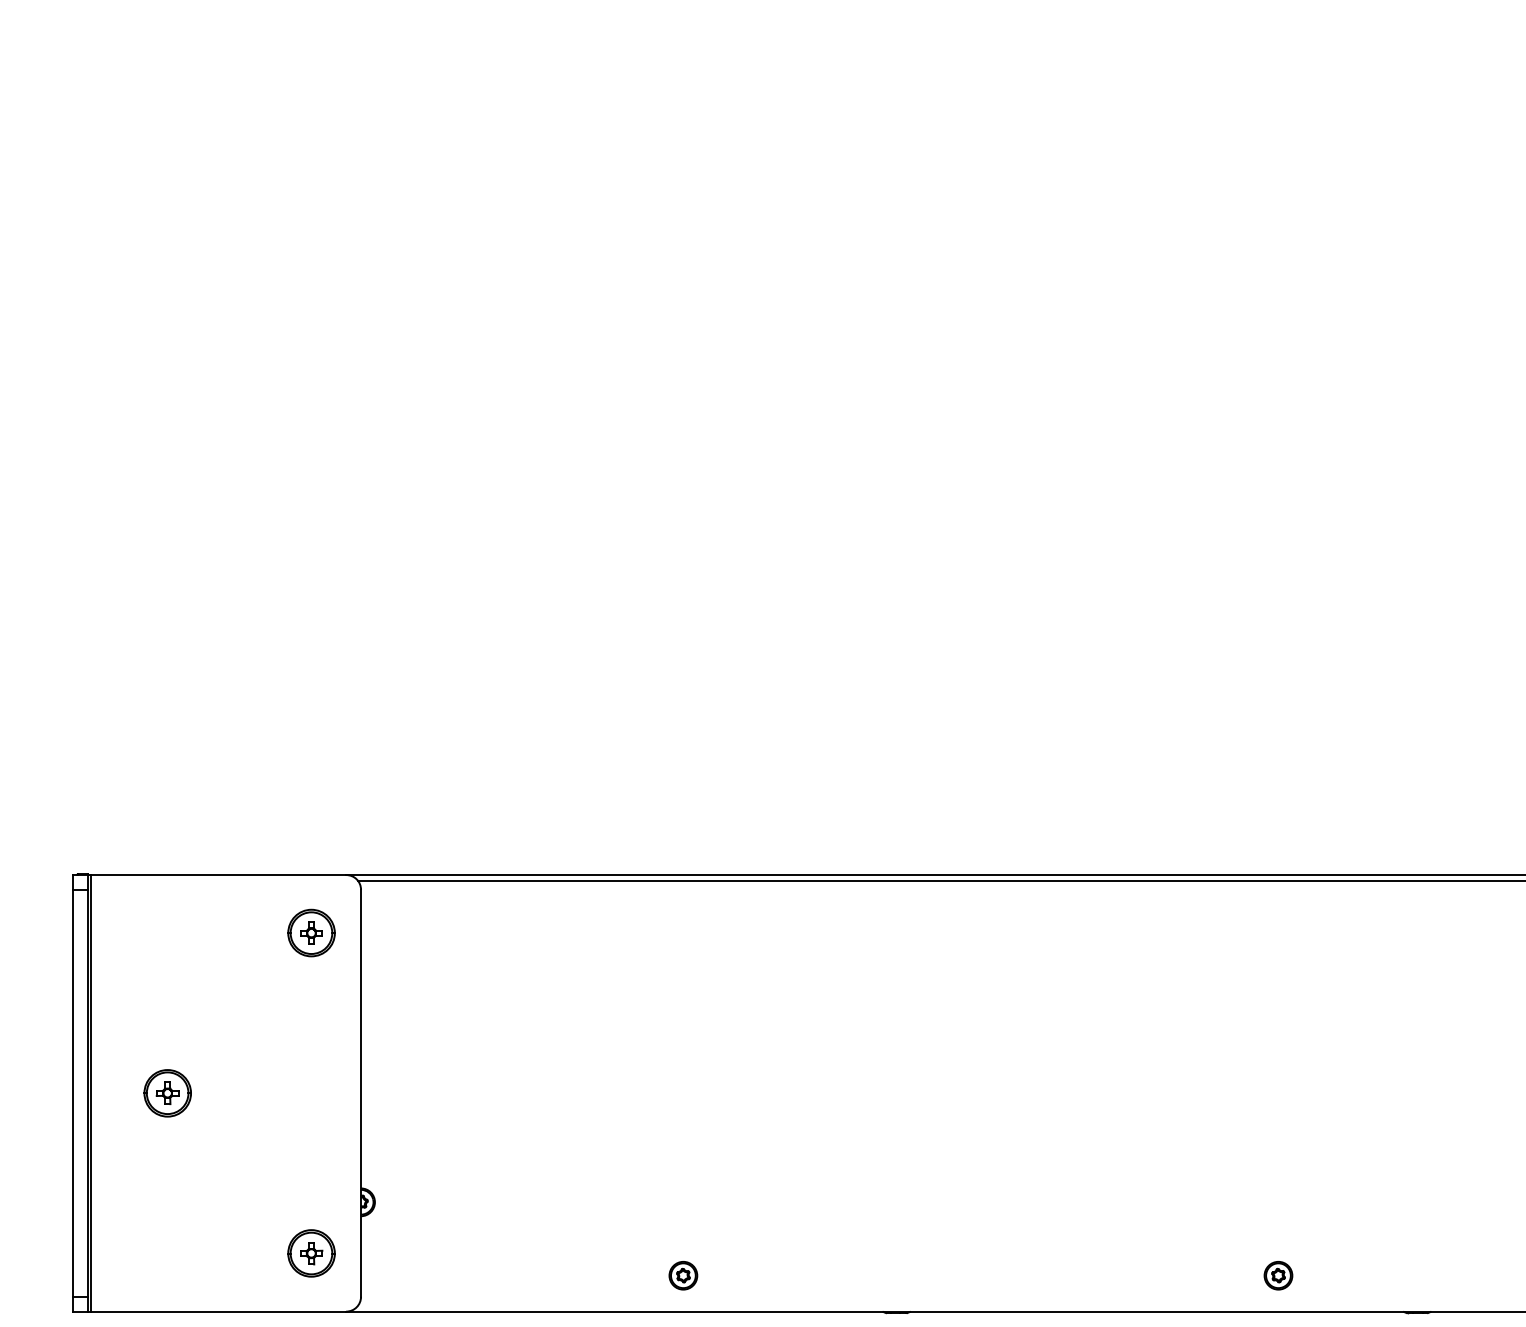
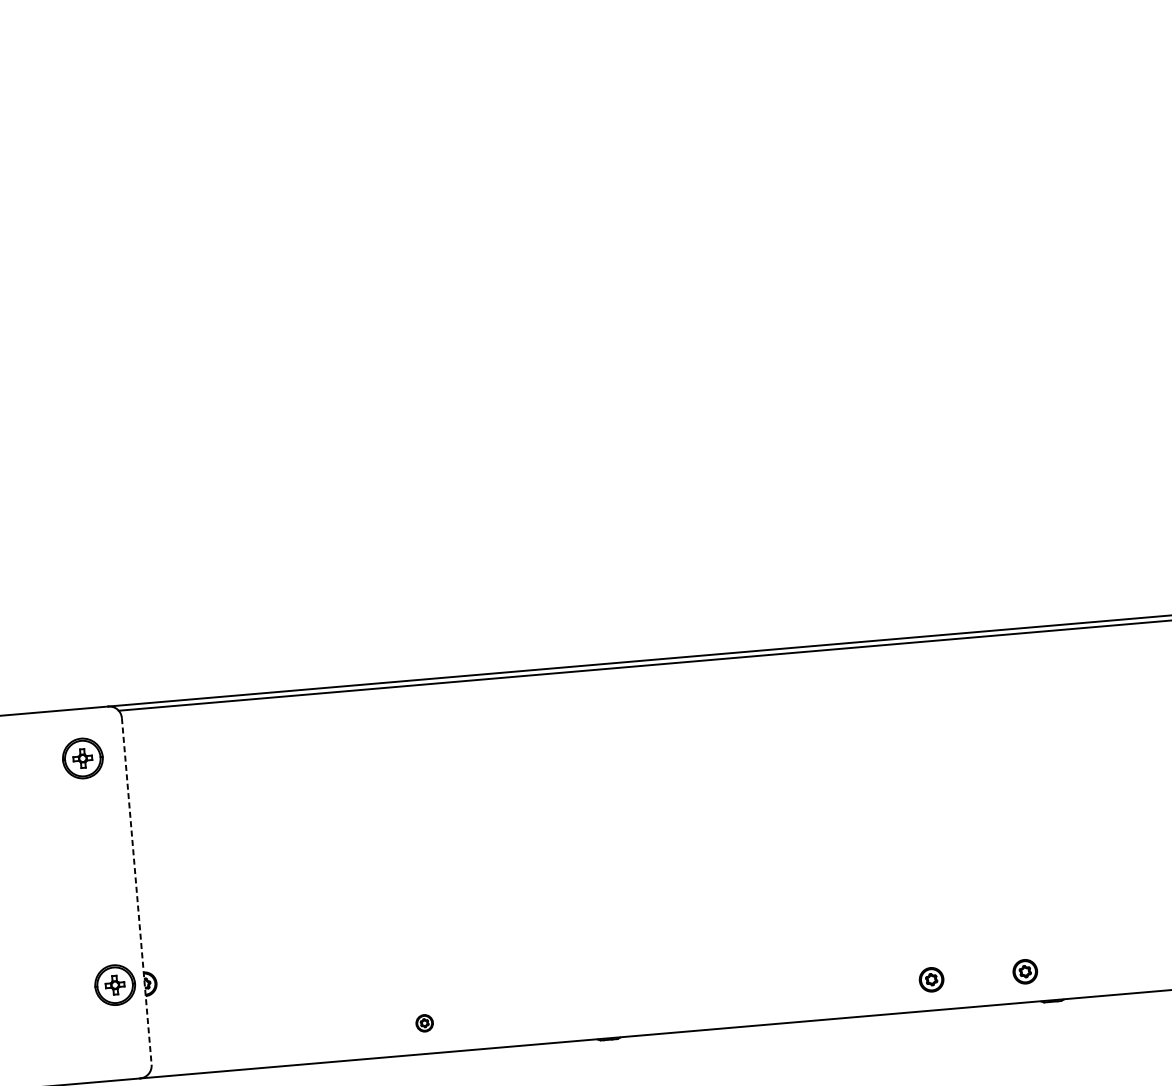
line: (361, 1093) -> (137, 891), solid -> dashed
part: (311, 1253) -> (115, 985), moved
part: (683, 1275) -> (424, 1023), size x0.7
part: (1388, 1275) -> (1025, 971), added

